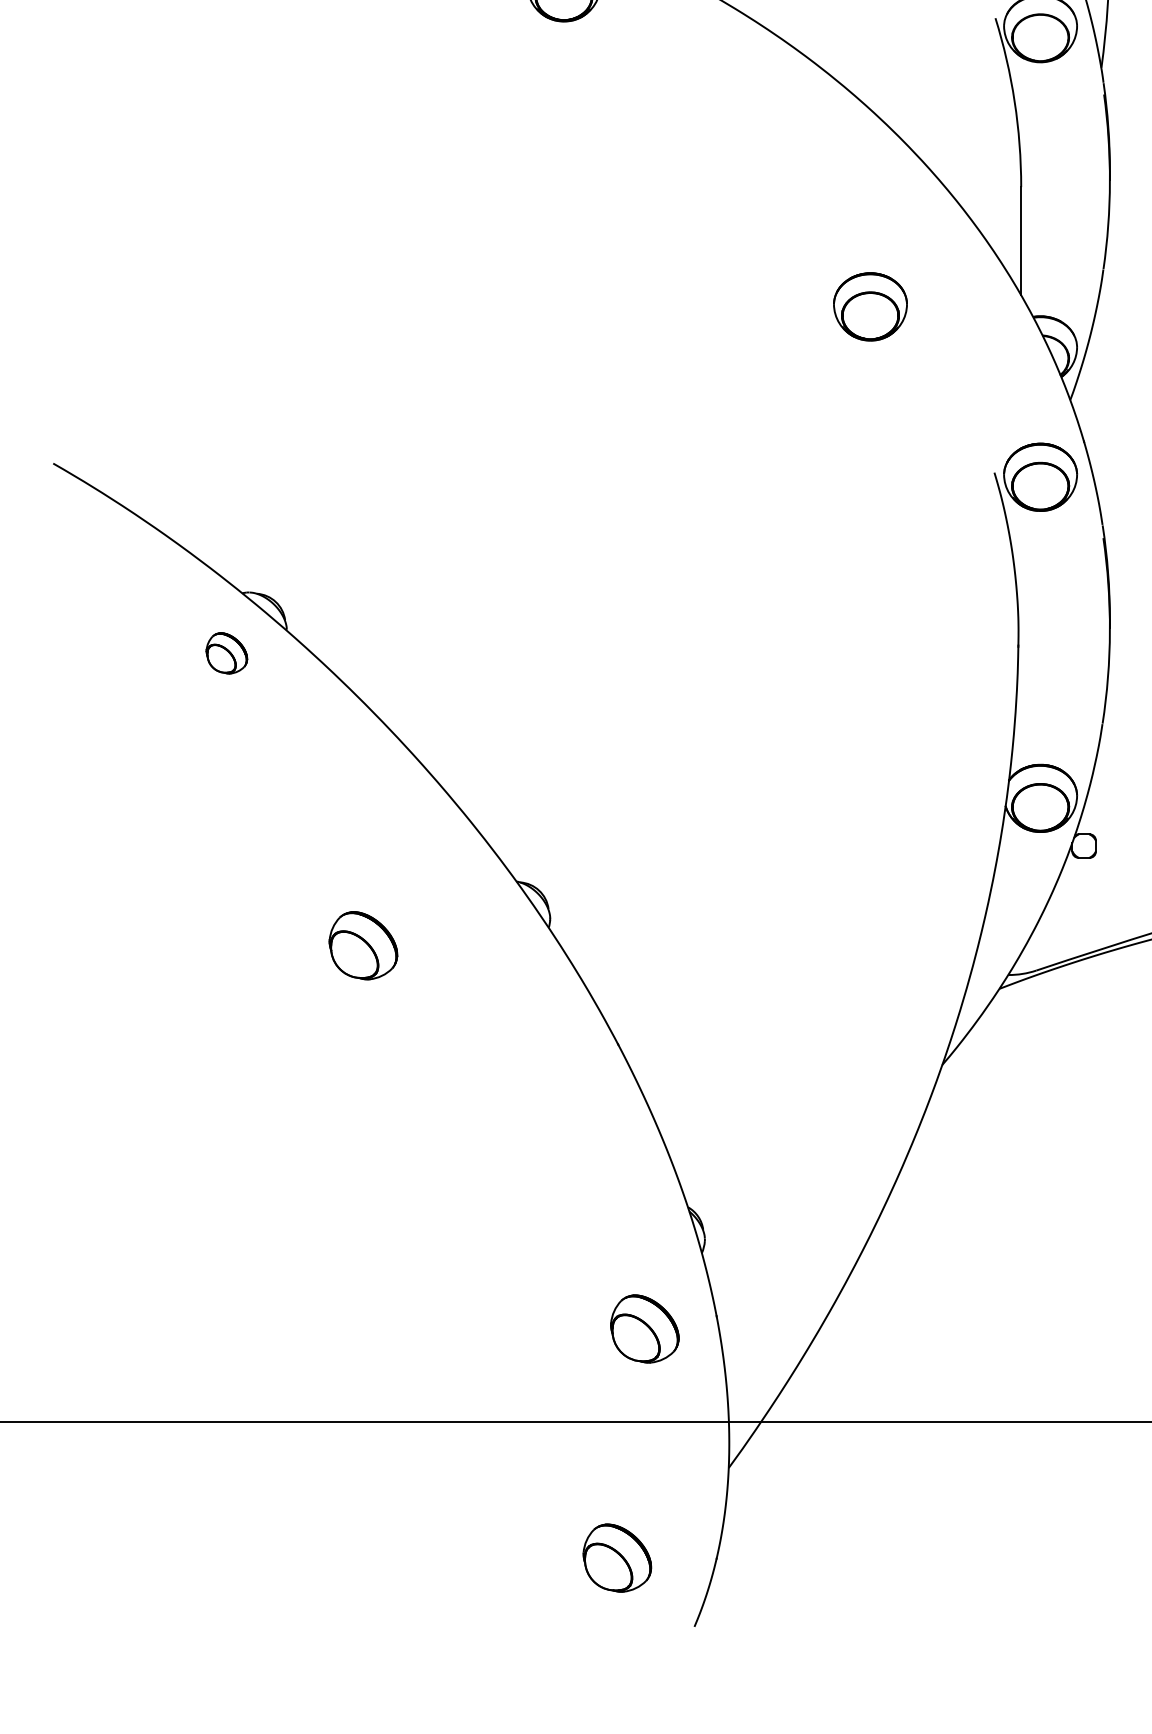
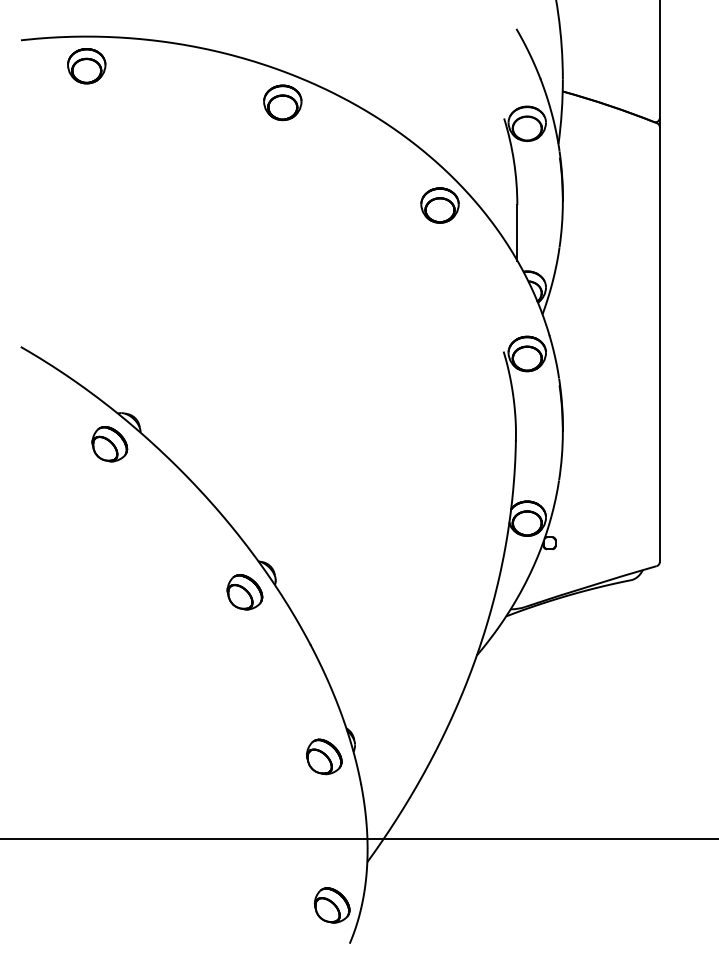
part: (869, 306) -> (439, 205), moved
part: (226, 653) -> (109, 444), size x1.67
part: (362, 946) -> (244, 592), moved
part: (645, 1328) -> (324, 756), moved
part: (616, 1558) -> (331, 905), moved

